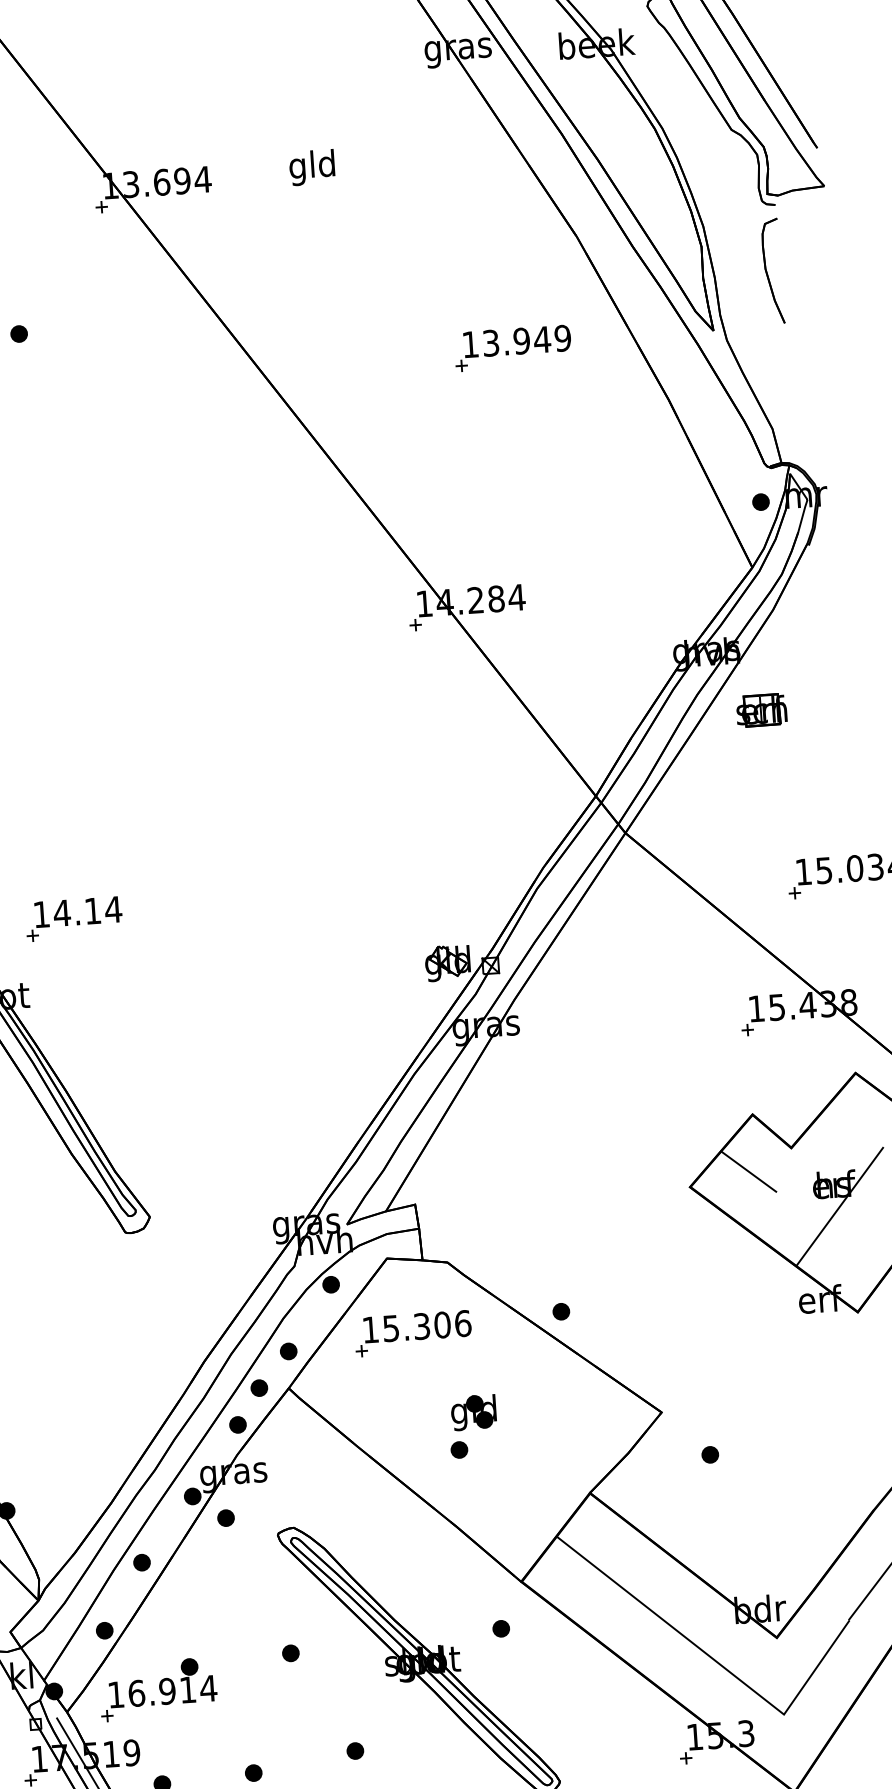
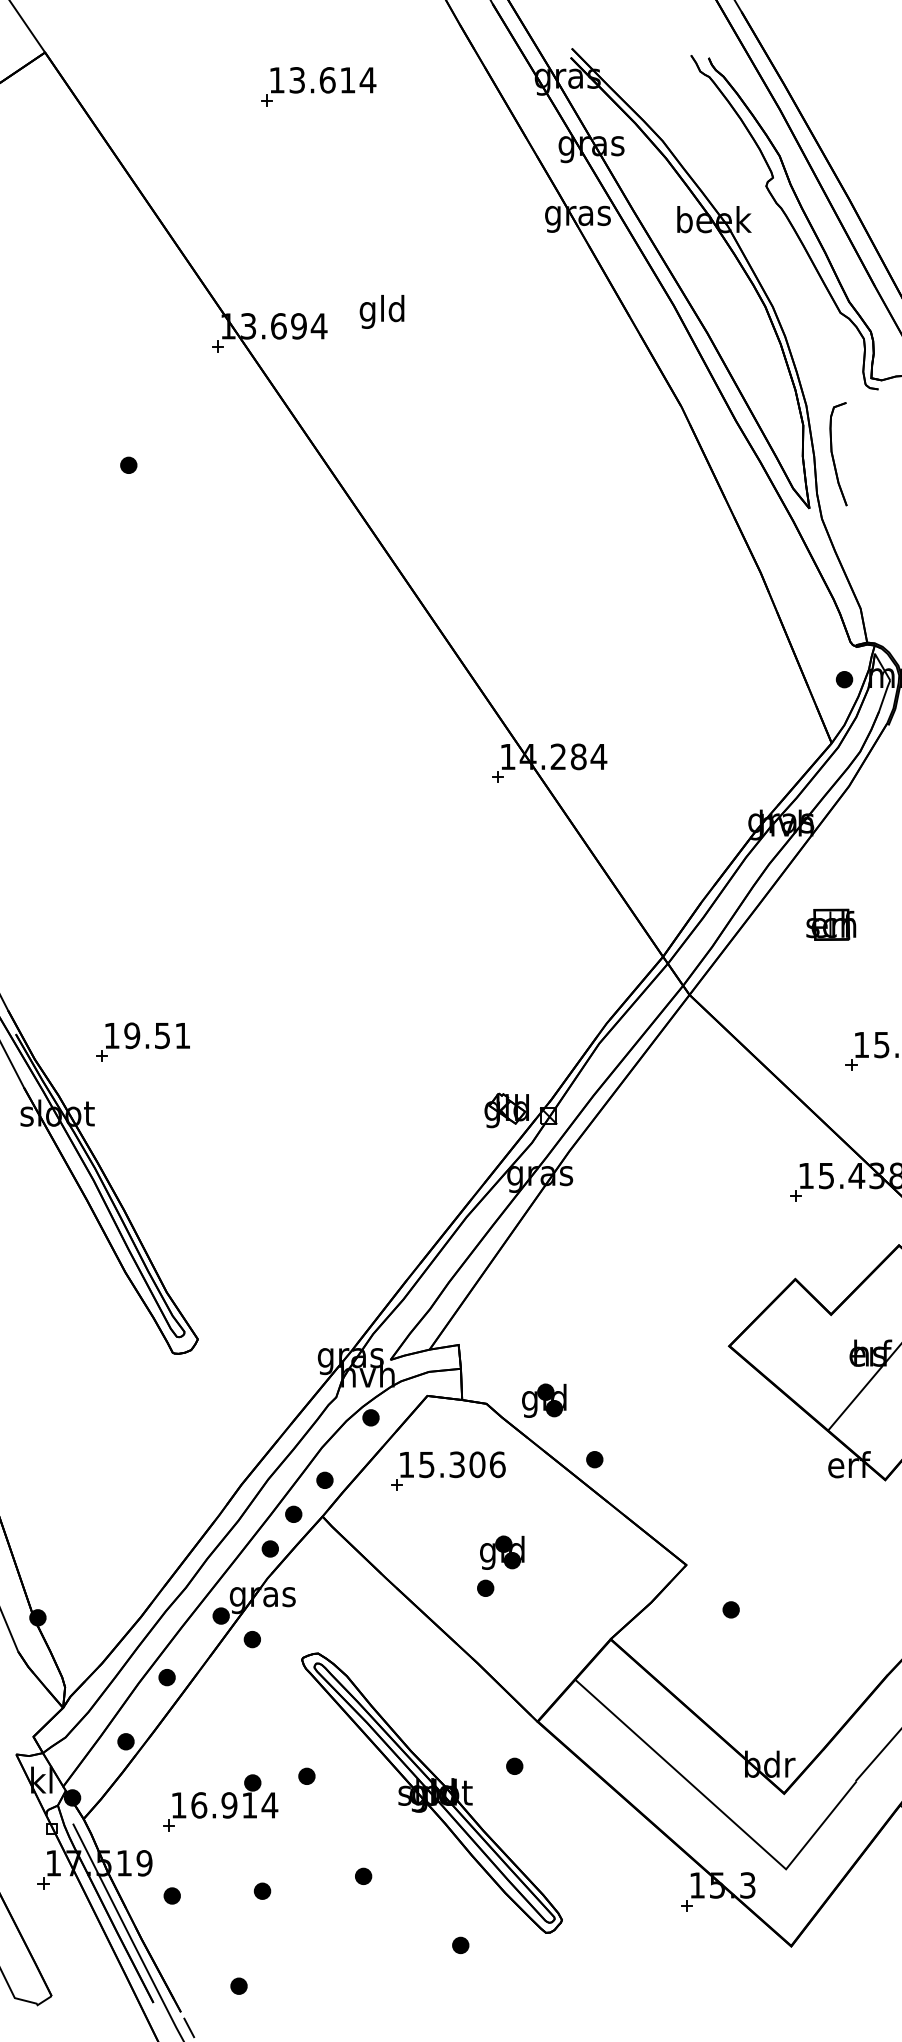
text: (311, 167) -> (381, 311), moved
part: (772, 271) -> (838, 454), moved
part: (512, 347) -> (611, 511), removed
part: (761, 710) -> (831, 924), moved
text: (87, 911) -> (157, 1035), 14.14 -> 19.51
line: (748, 1171) -> (787, 1334), removed
part: (506, 1255) -> (544, 1400), added
part: (158, 1689) -> (220, 1802), moved

